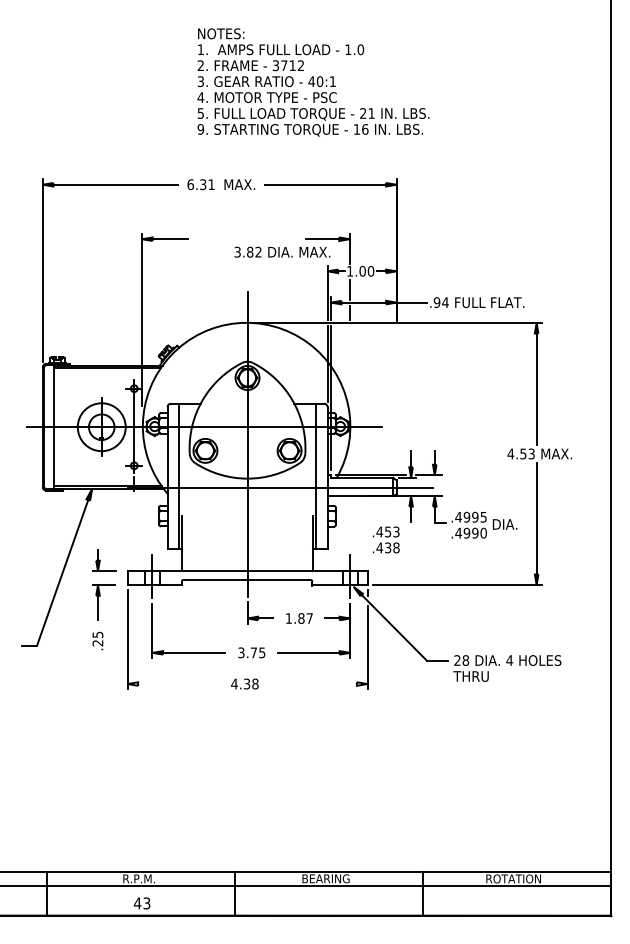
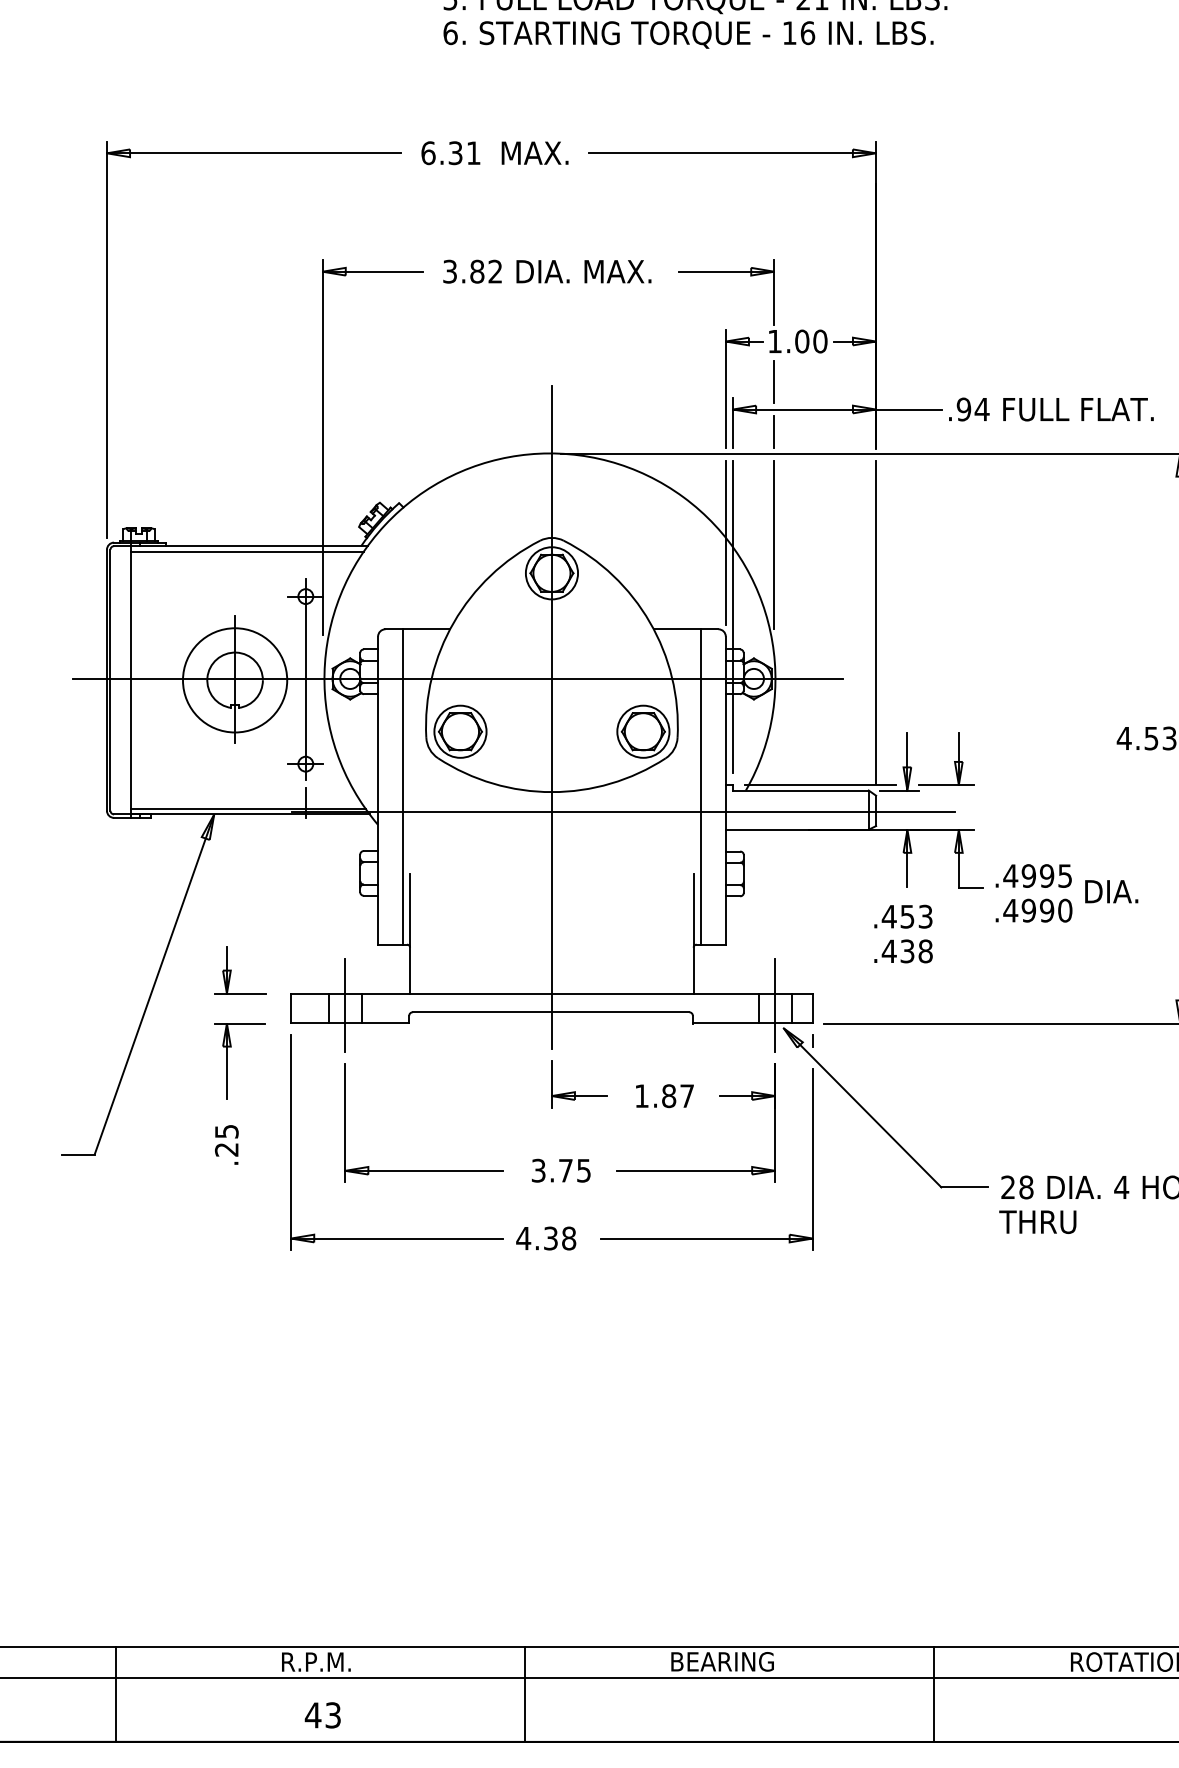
text: (200, 129) -> (449, 33), 9. -> 6.
text: (282, 251) -> (547, 270), moved
line: (349, 364) -> (773, 543), added
line: (396, 400) -> (875, 622), added
text: (385, 539) -> (901, 933), moved
line: (176, 684) -> (397, 1239), added
line: (318, 684) -> (706, 1239), added

